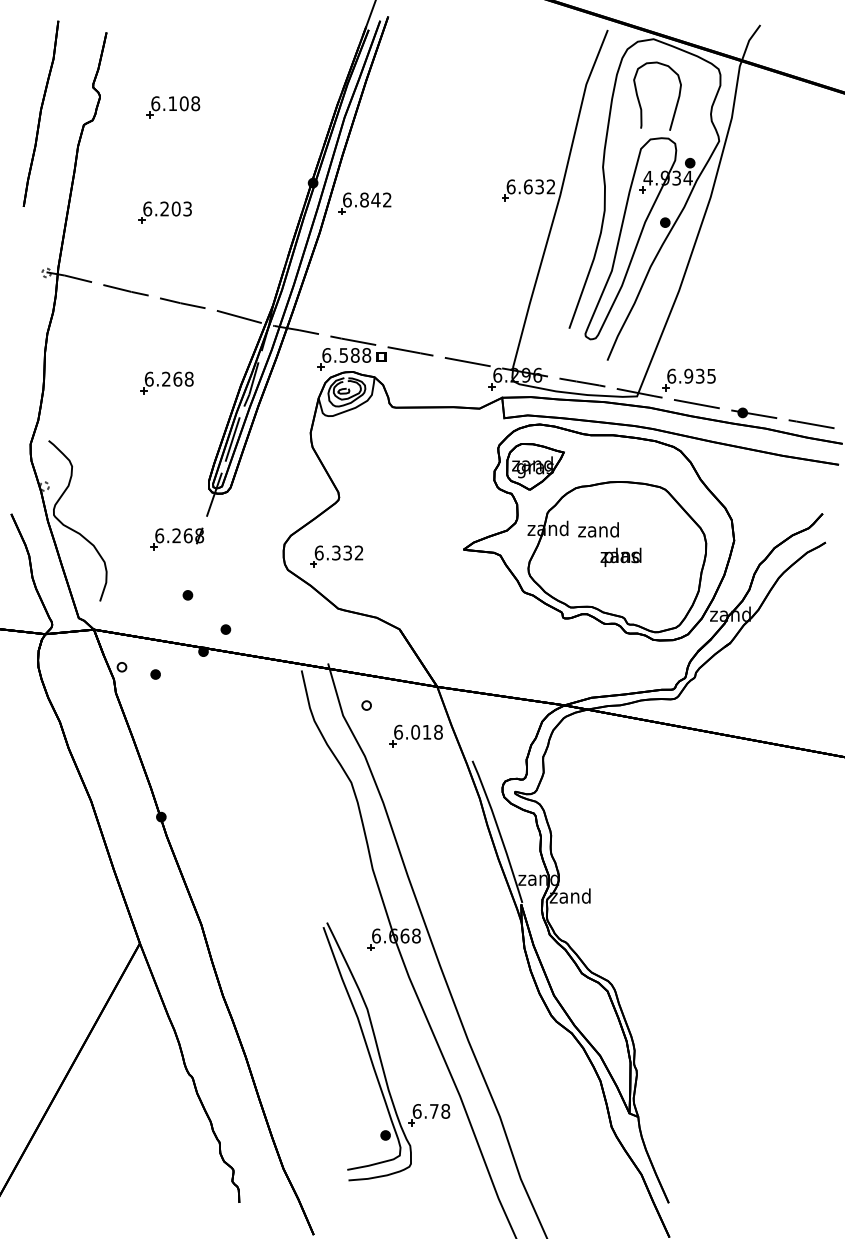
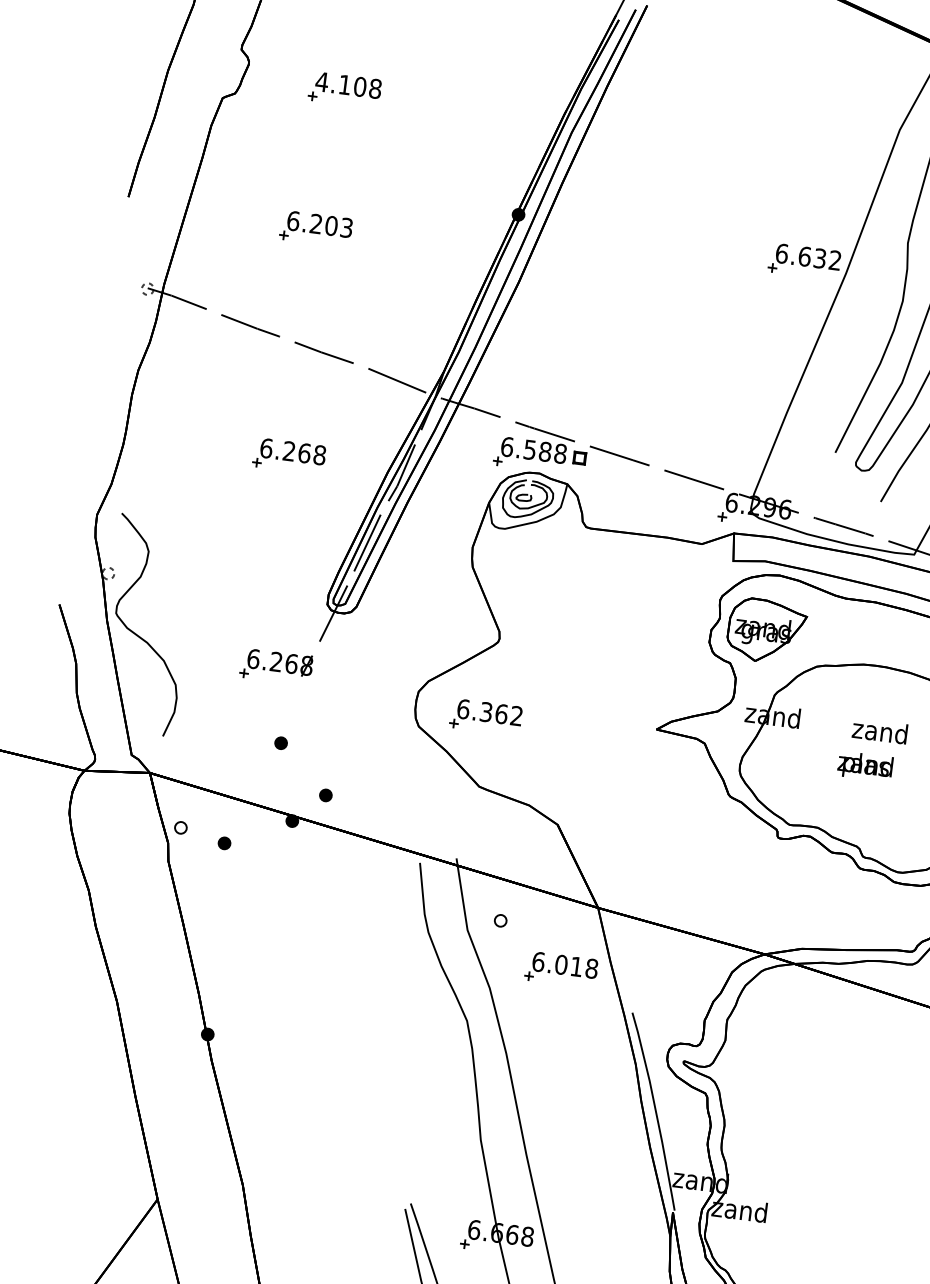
text: (155, 103) -> (321, 81), 6.108 -> 4.108
part: (364, 203) -> (583, 250), removed
text: (598, 529) -> (880, 730), moved
text: (347, 552) -> (501, 713), 6.332 -> 6.362

